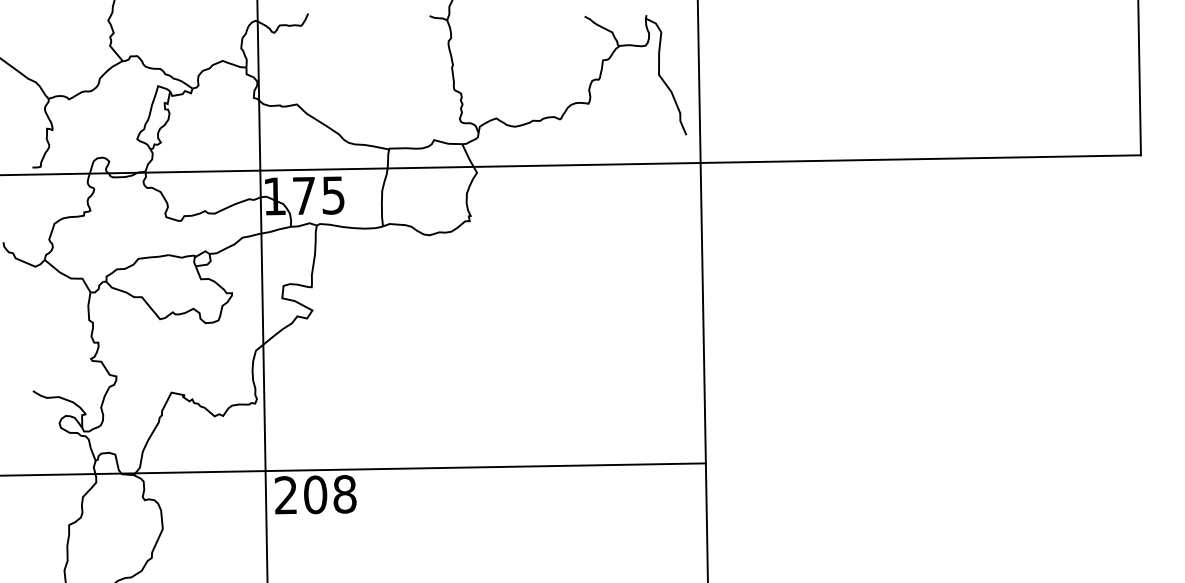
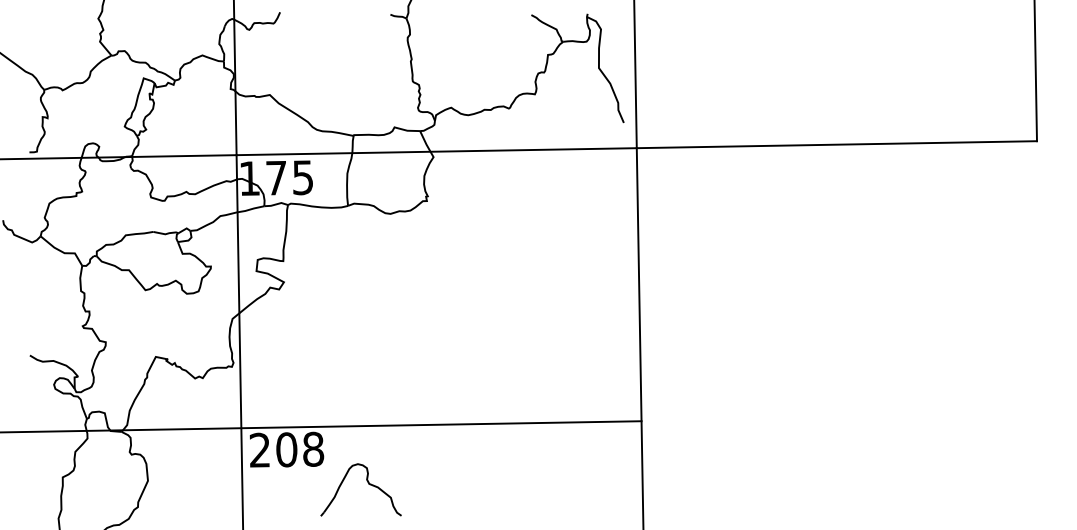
part: (404, 531) -> (367, 483), added

